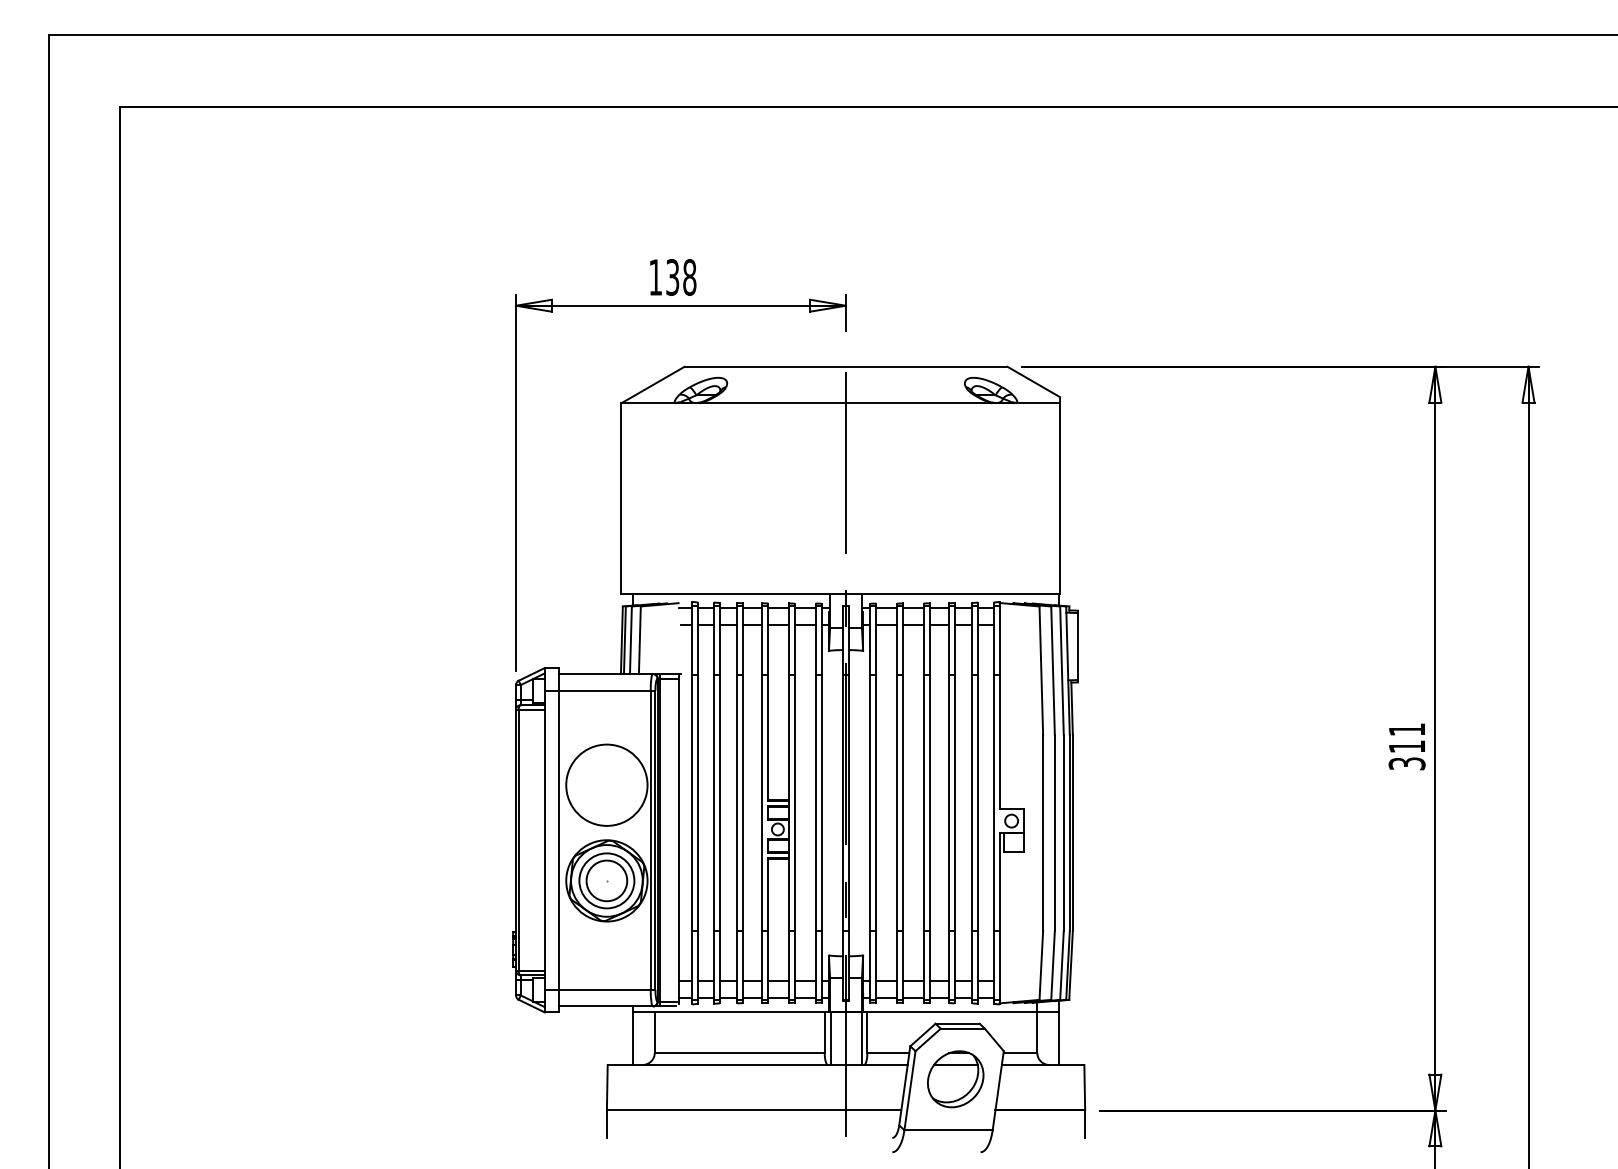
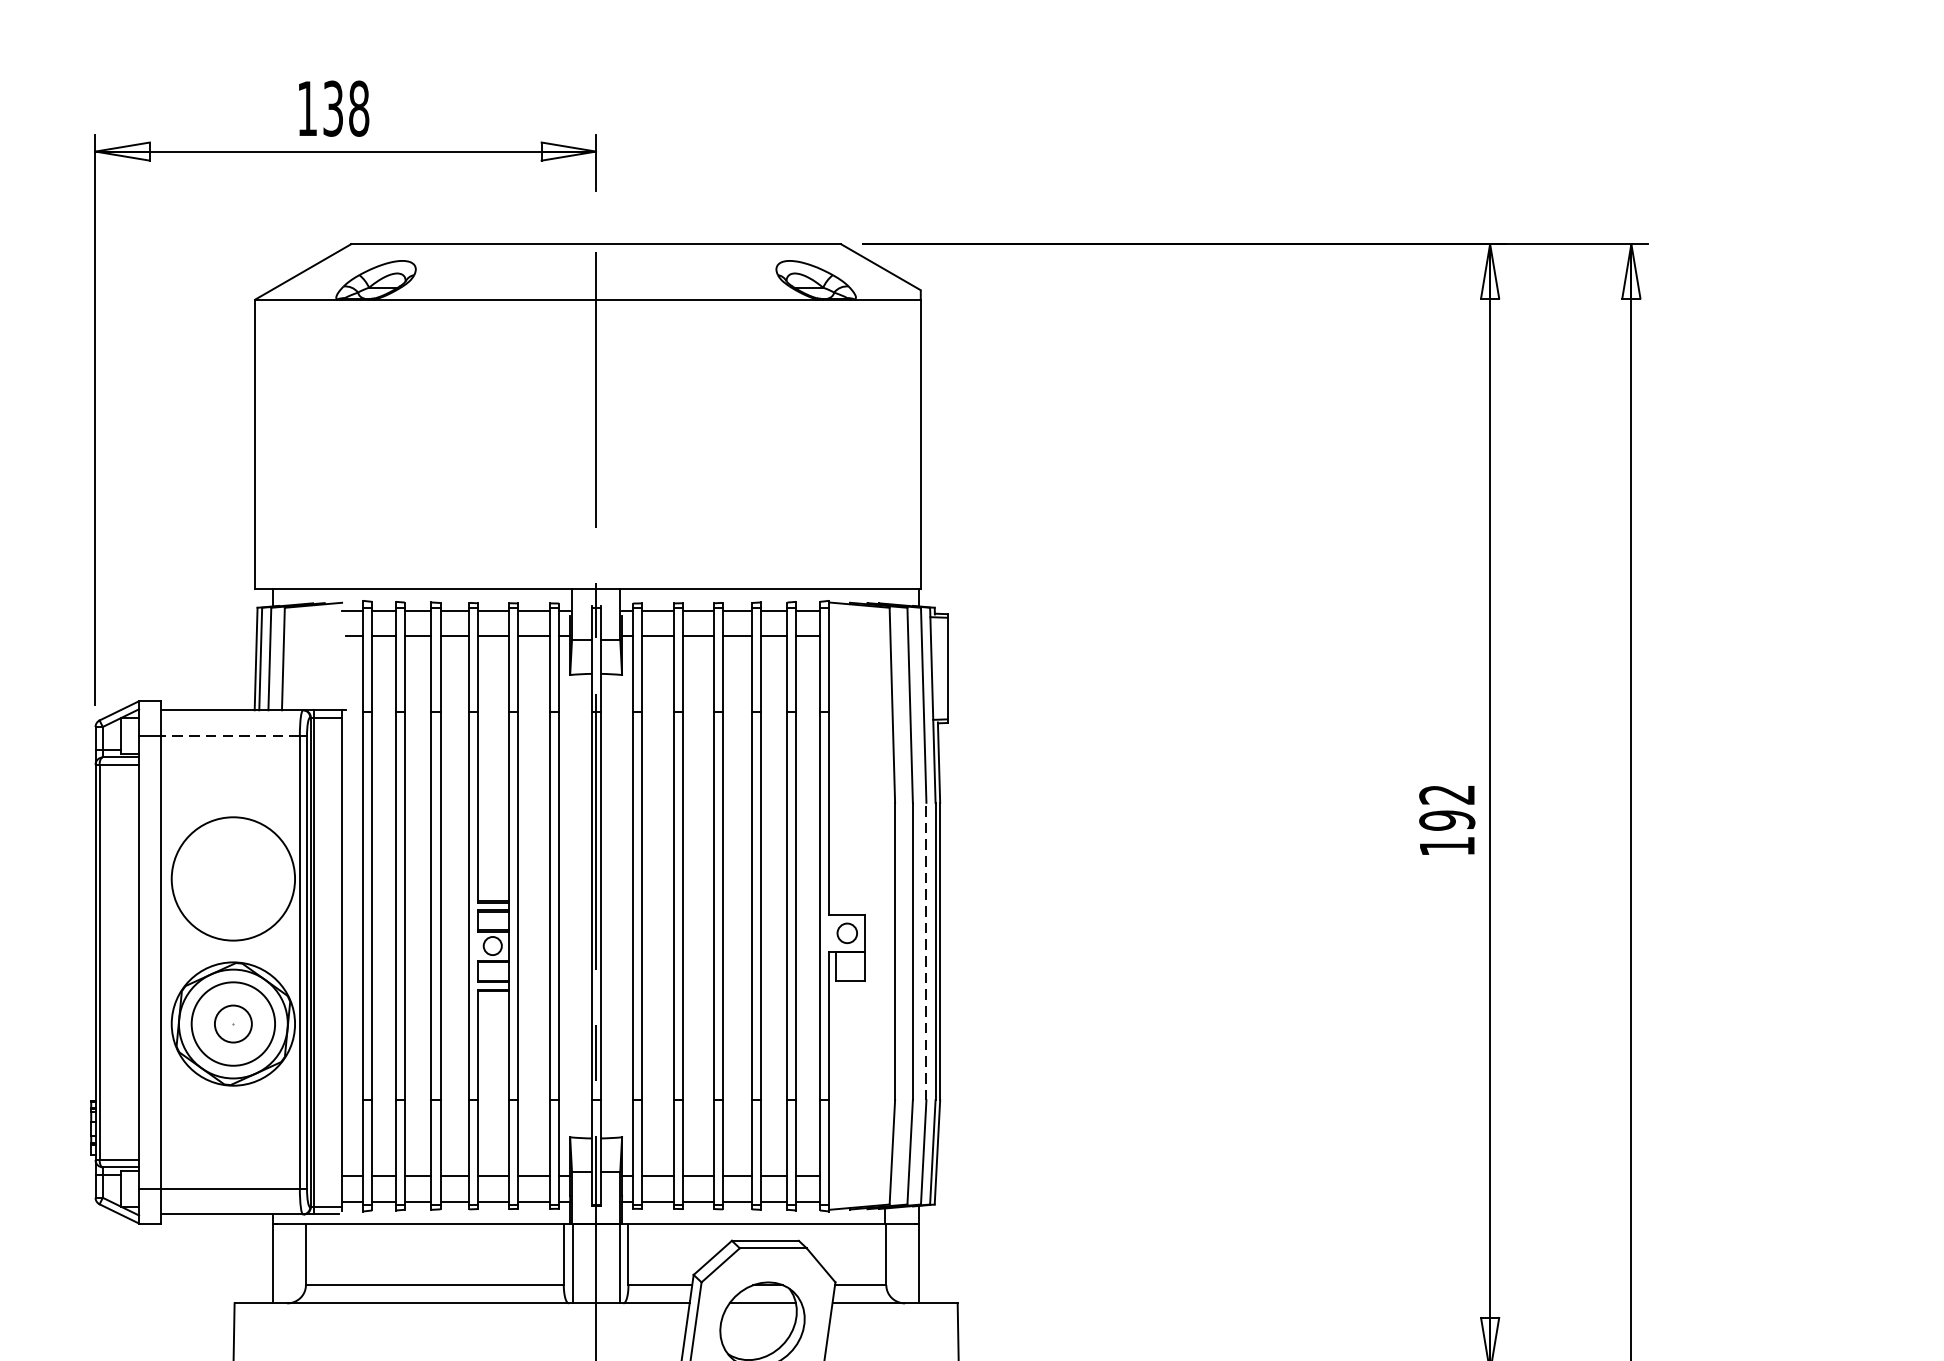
line: (604, 690) -> (229, 735), solid -> dashed
text: (1406, 746) -> (1446, 820), 311 -> 192
line: (1063, 832) -> (926, 950), solid -> dashed
circle: (606, 880) -> (232, 1023), size x0.6

